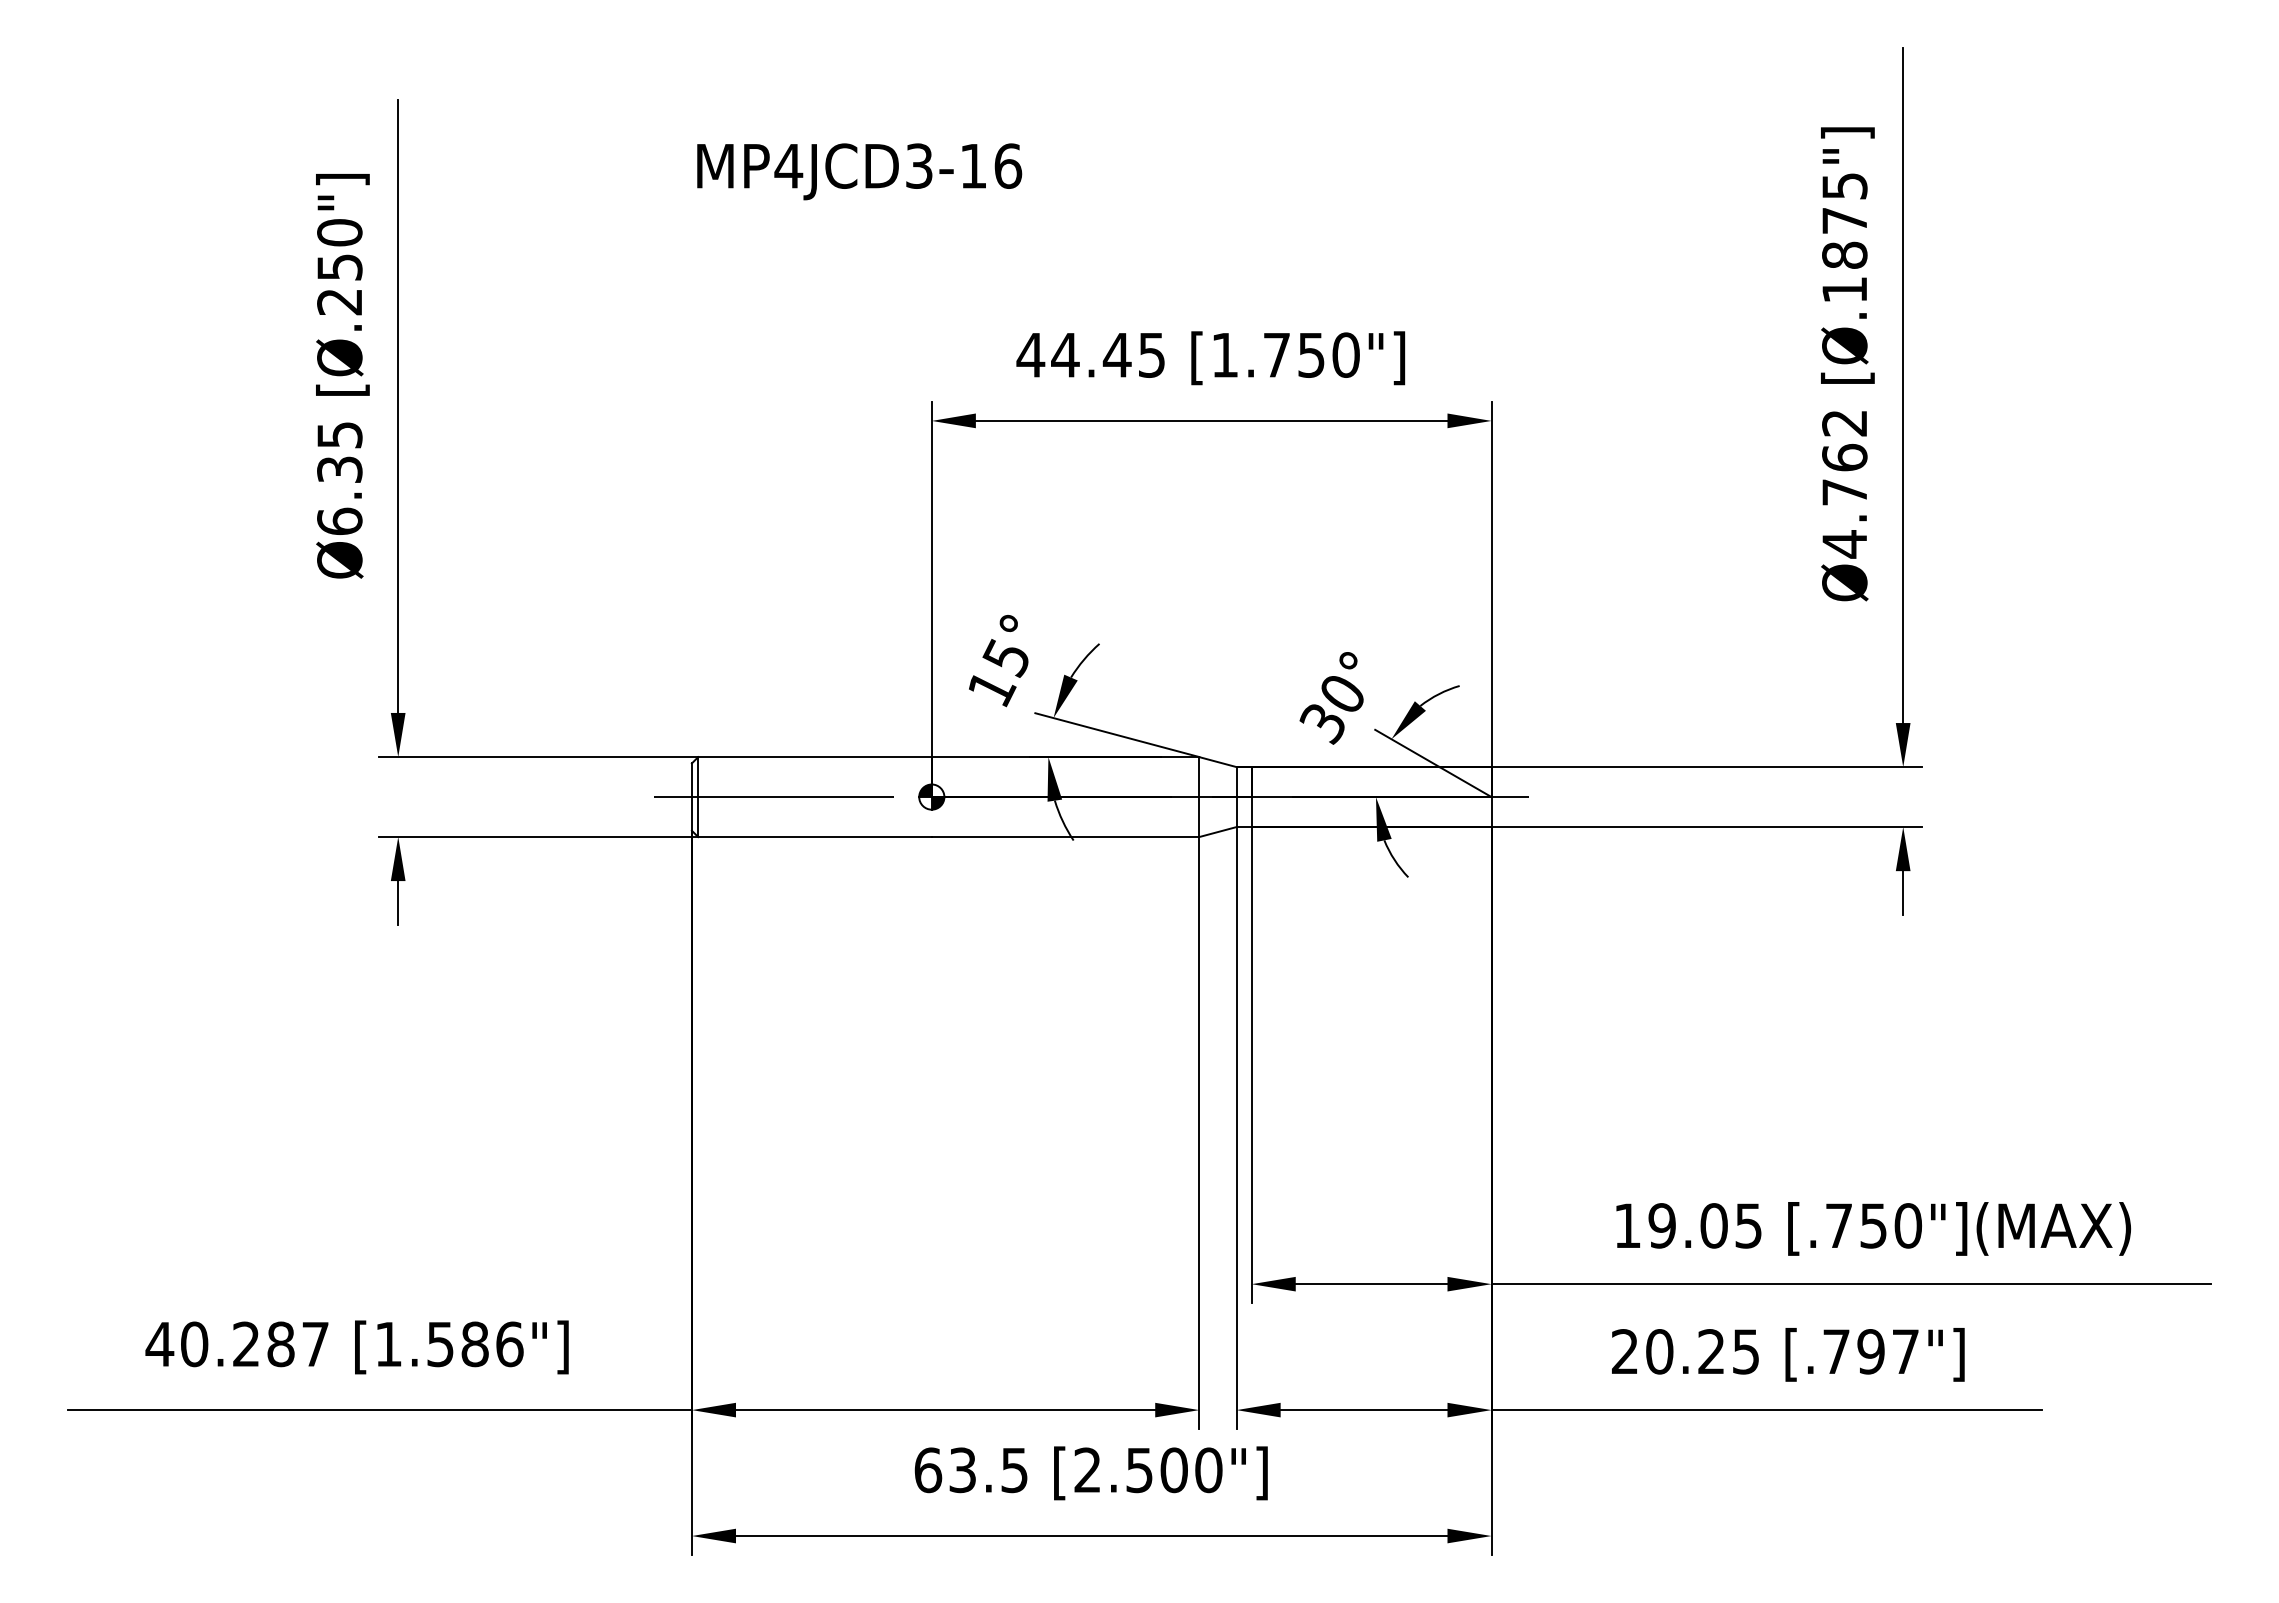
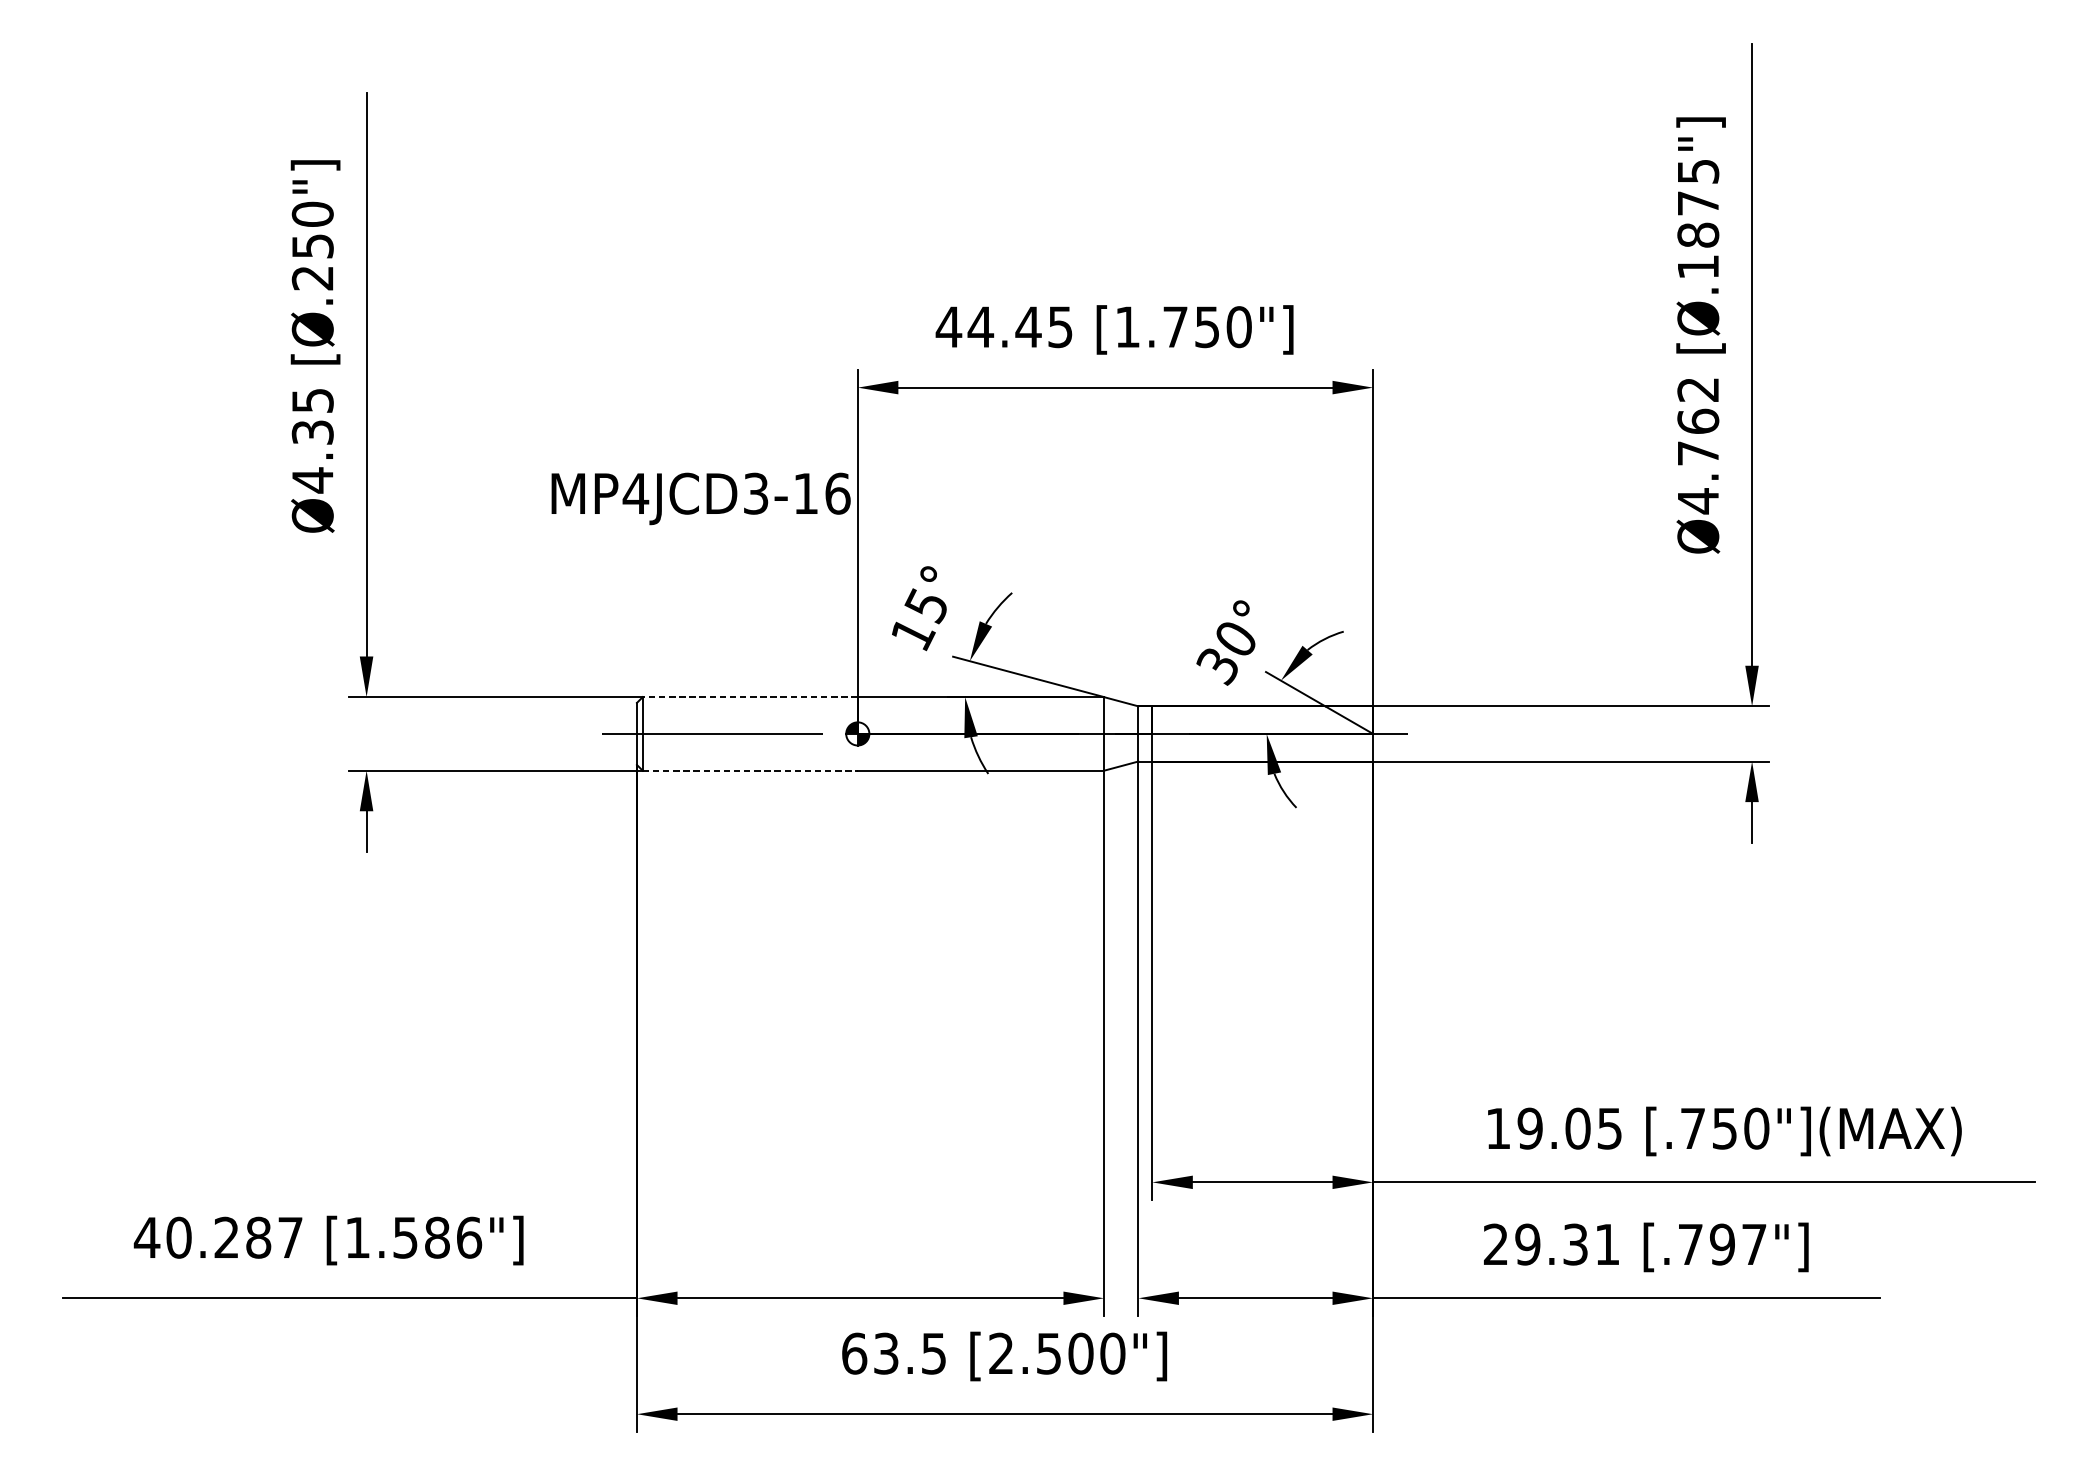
text: (859, 171) -> (701, 498), moved
text: (339, 521) -> (312, 480), Ø6.35 -> Ø4.35
line: (815, 757) -> (750, 697), solid -> dashed
line: (815, 837) -> (750, 771), solid -> dashed
text: (1702, 1351) -> (1567, 1244), 20.25 -> 29.31

